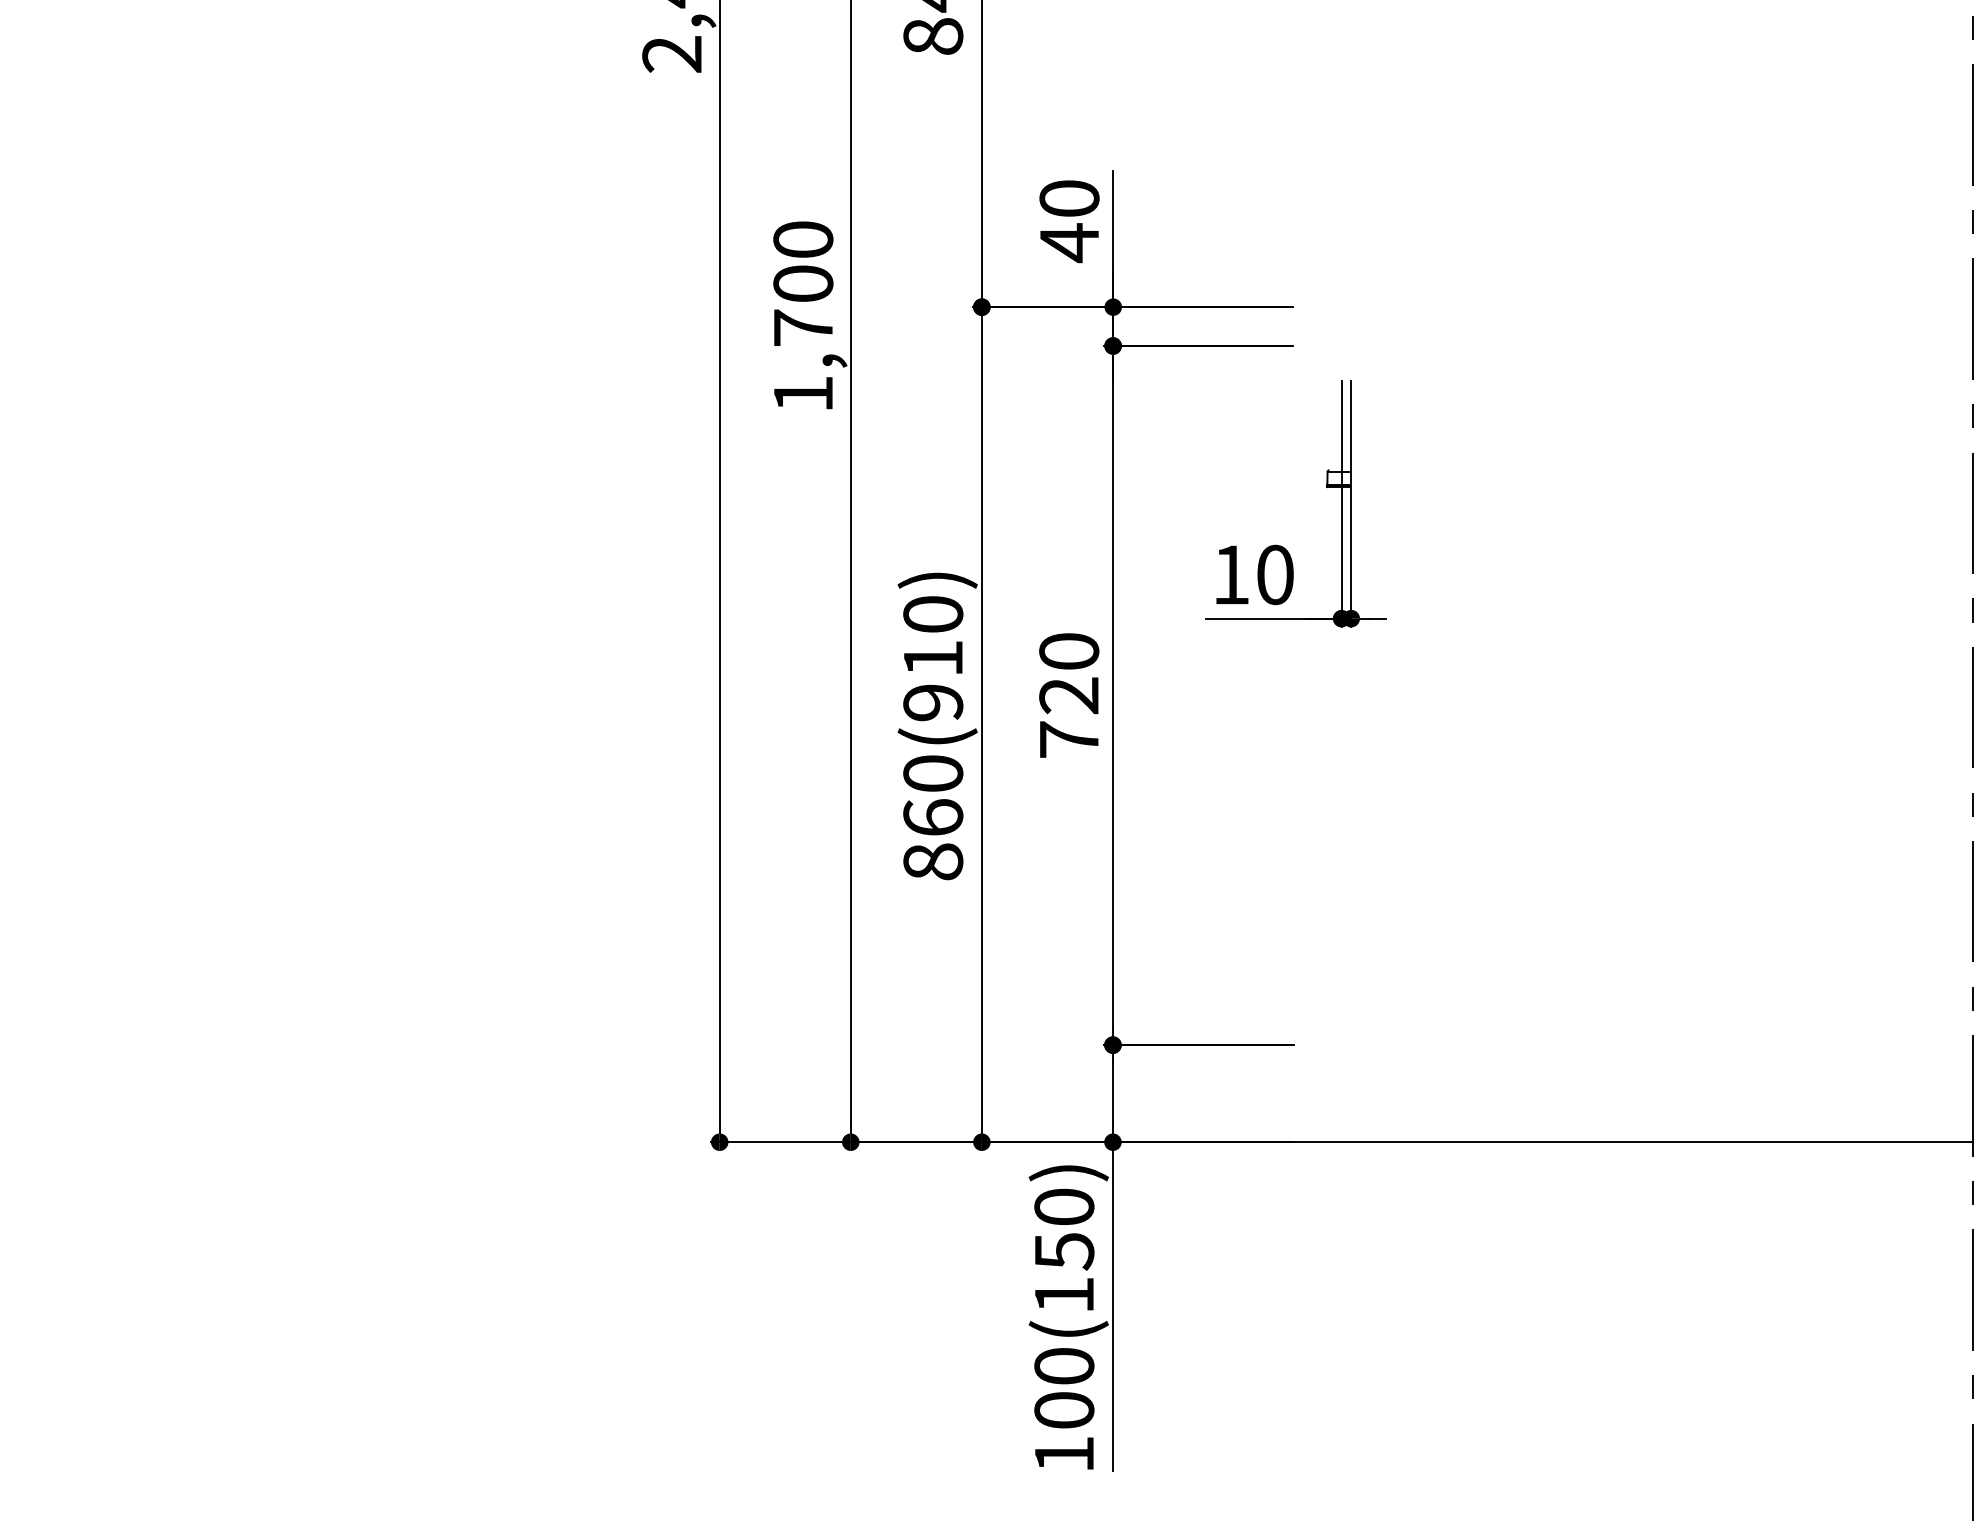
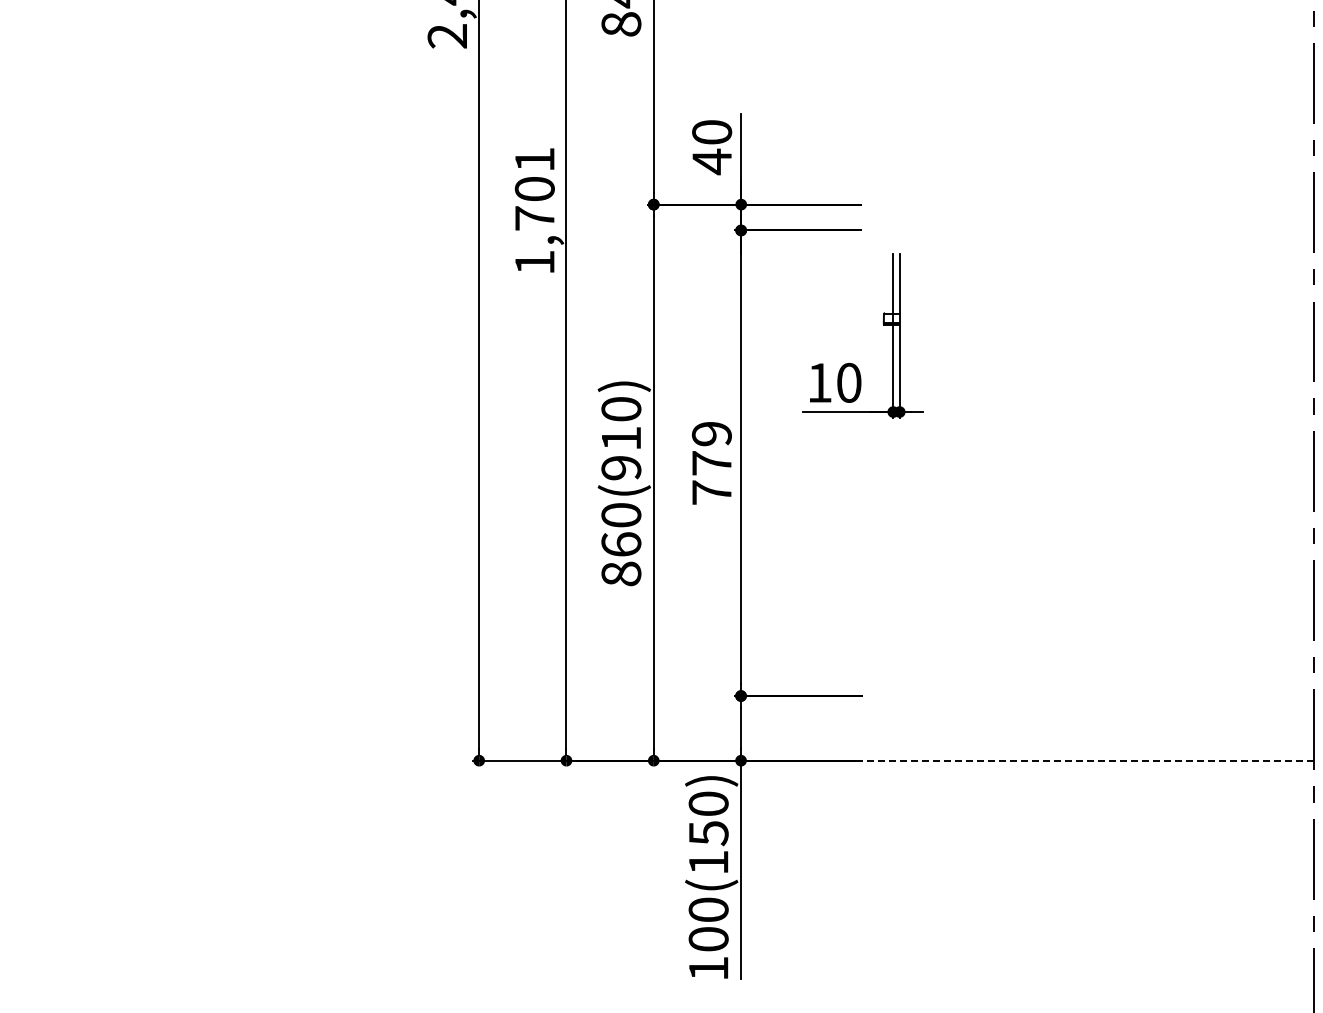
text: (802, 239) -> (534, 159), 1,700 -> 1,701
text: (1068, 673) -> (711, 448), 720 -> 779
line: (1597, 1141) -> (1063, 760), solid -> dashed

